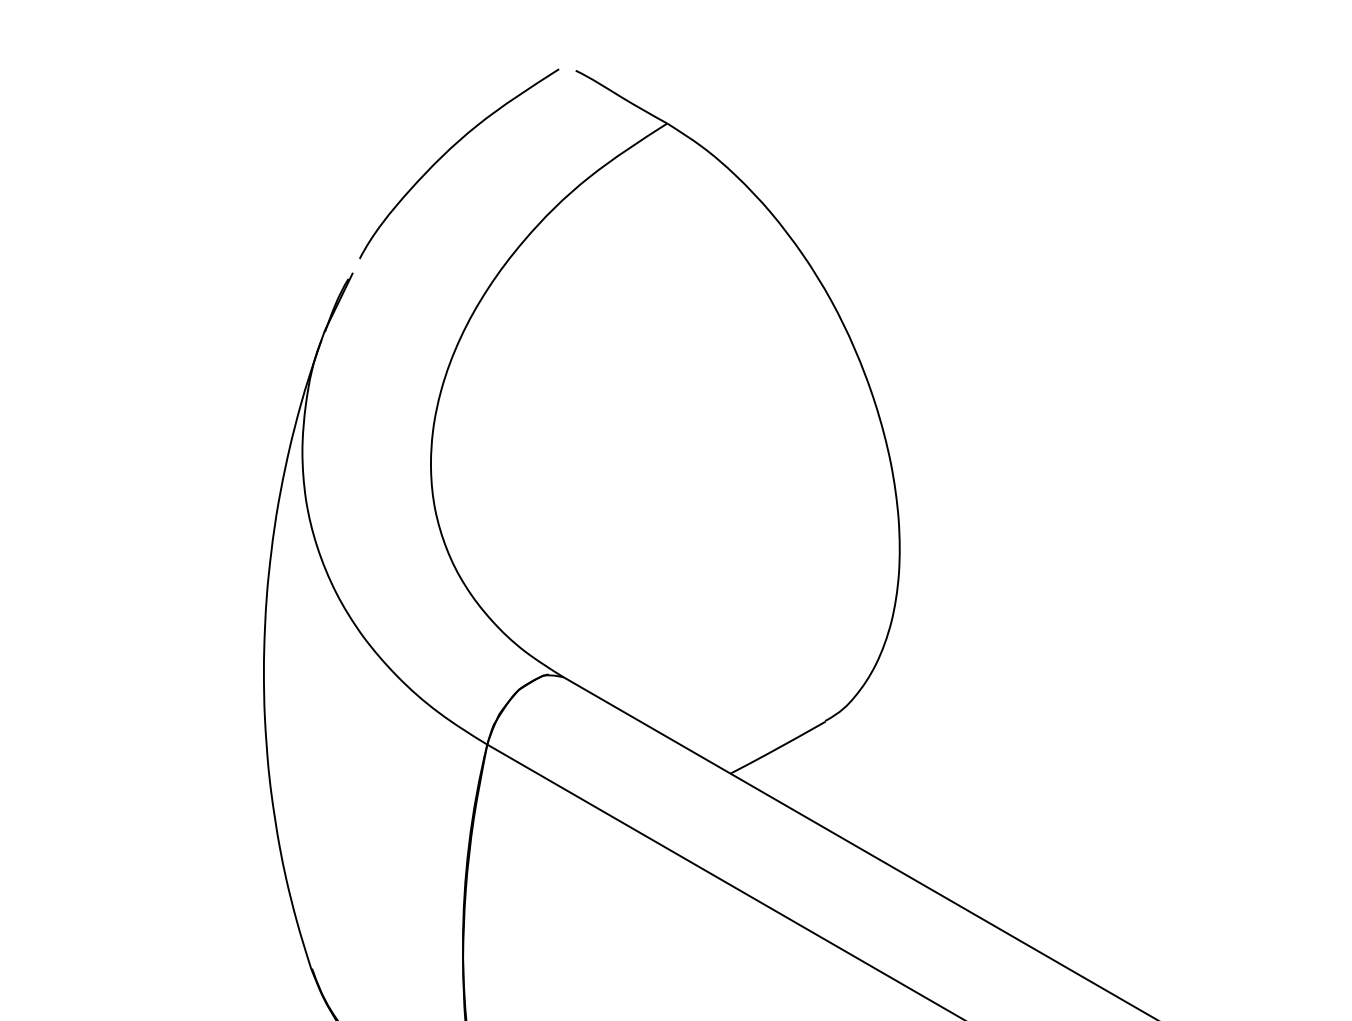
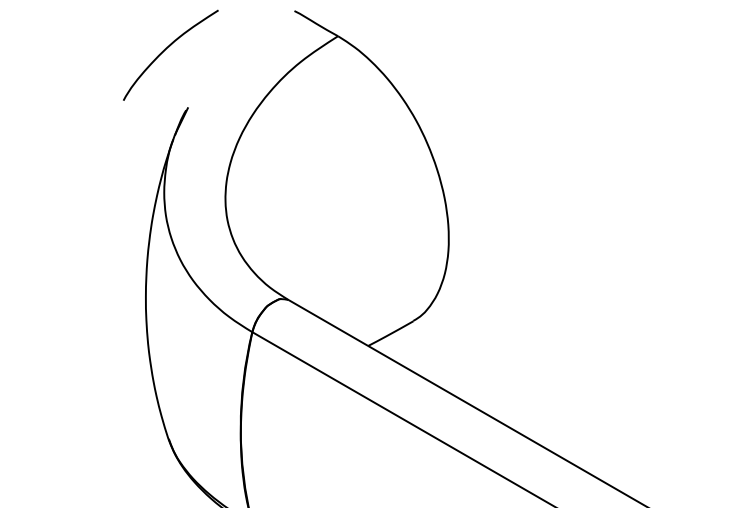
part: (449, 151) -> (166, 49), moved

